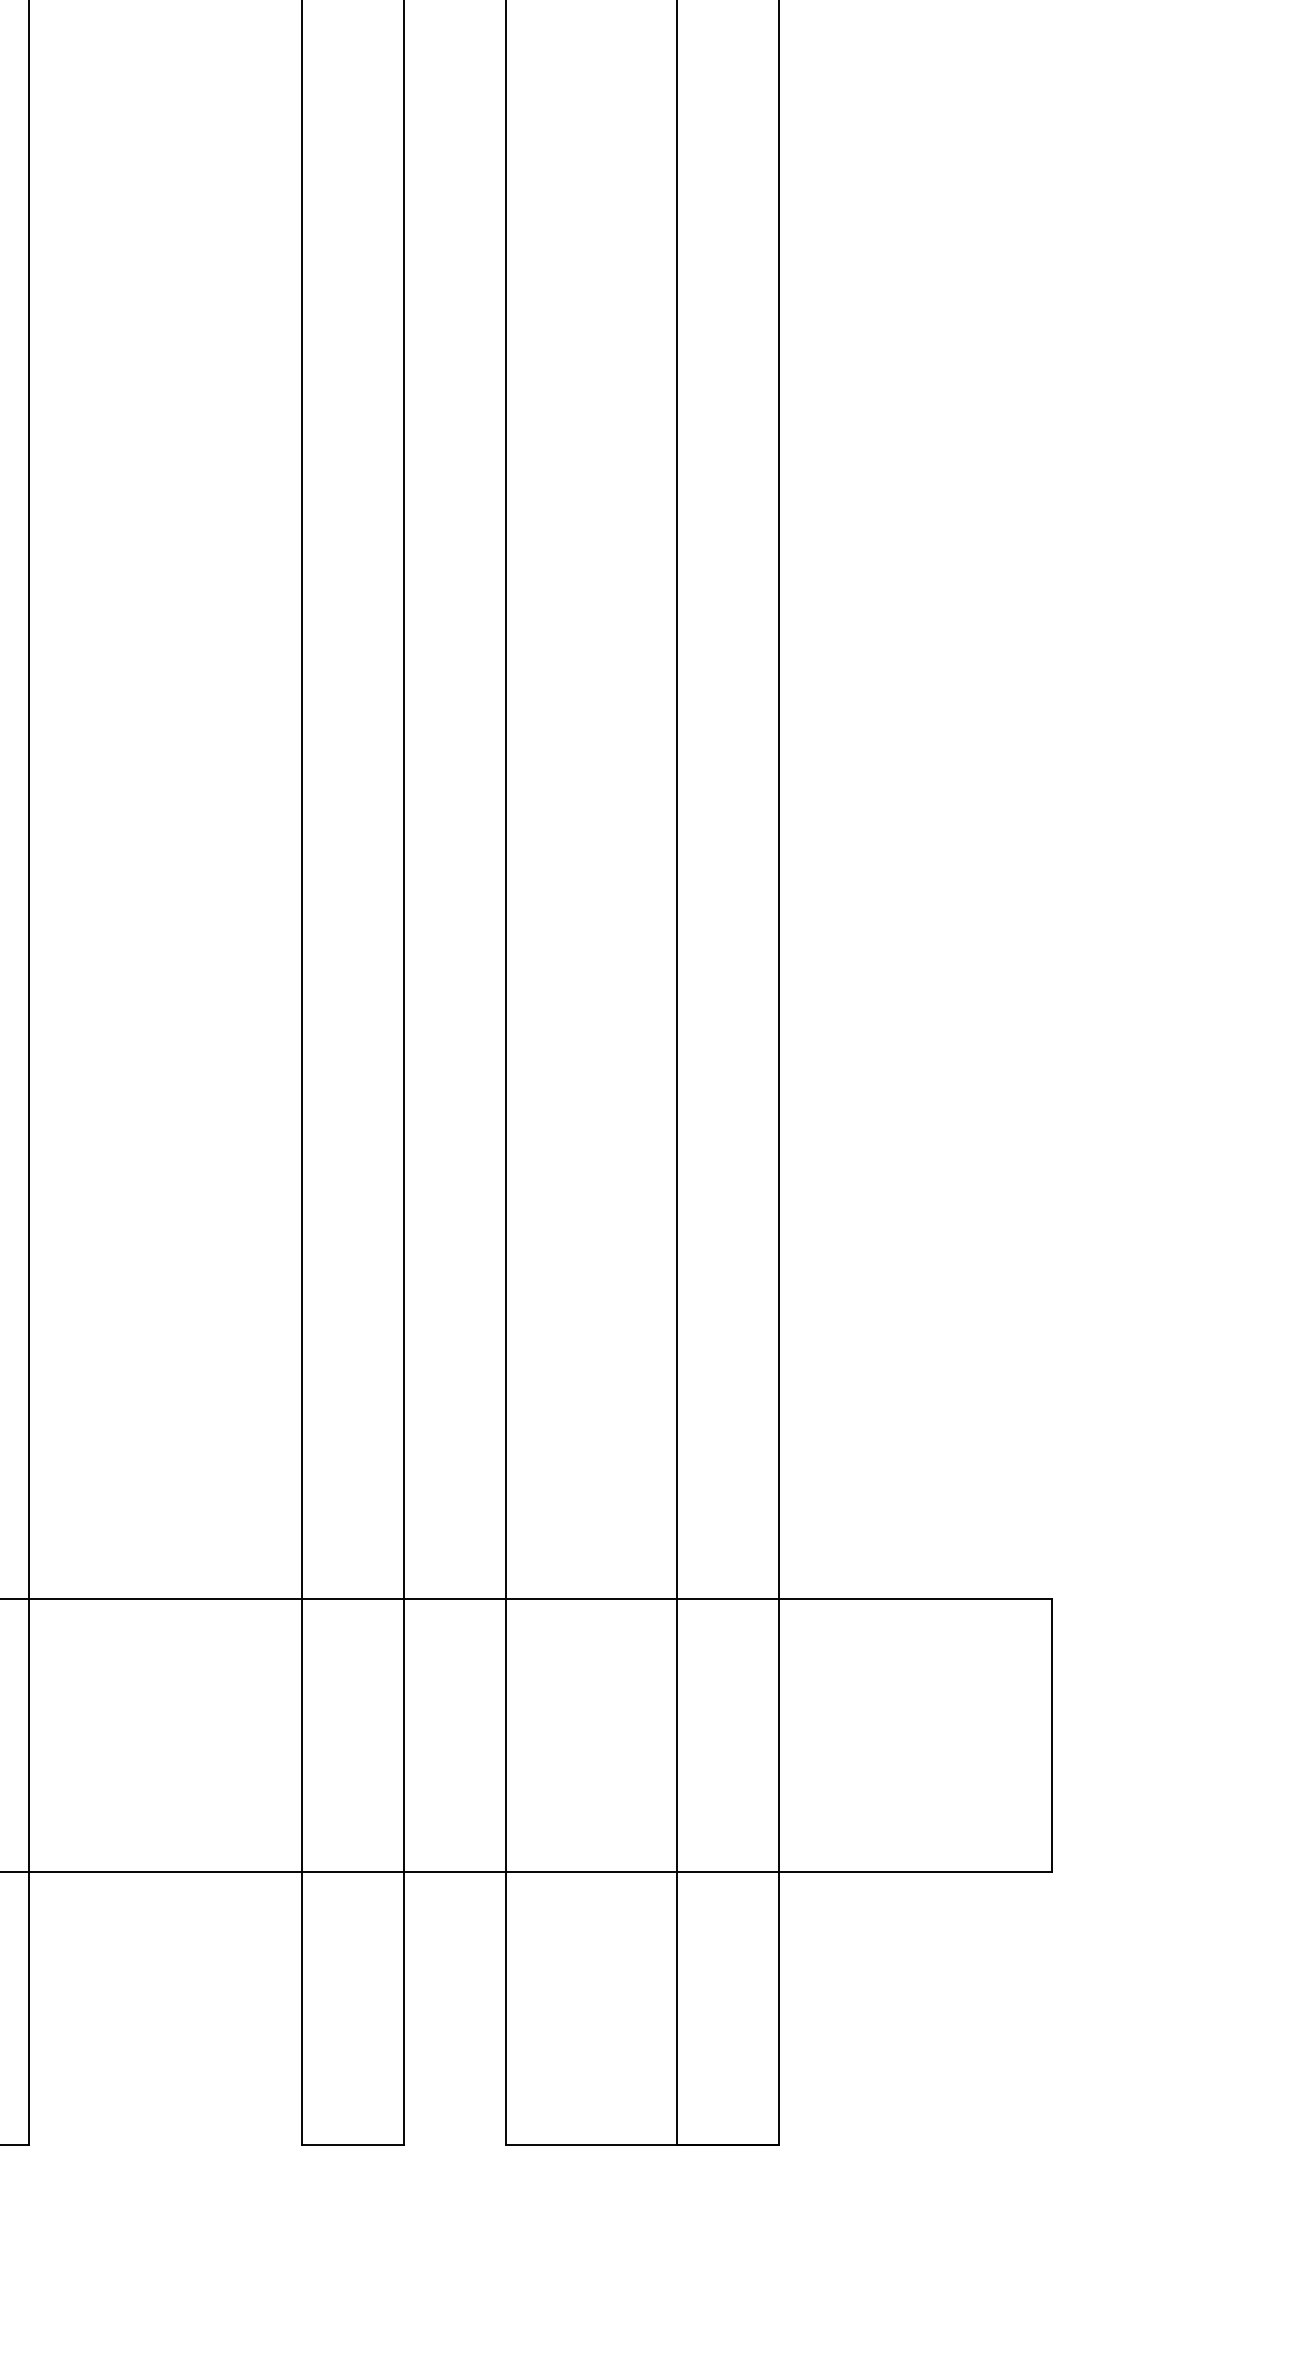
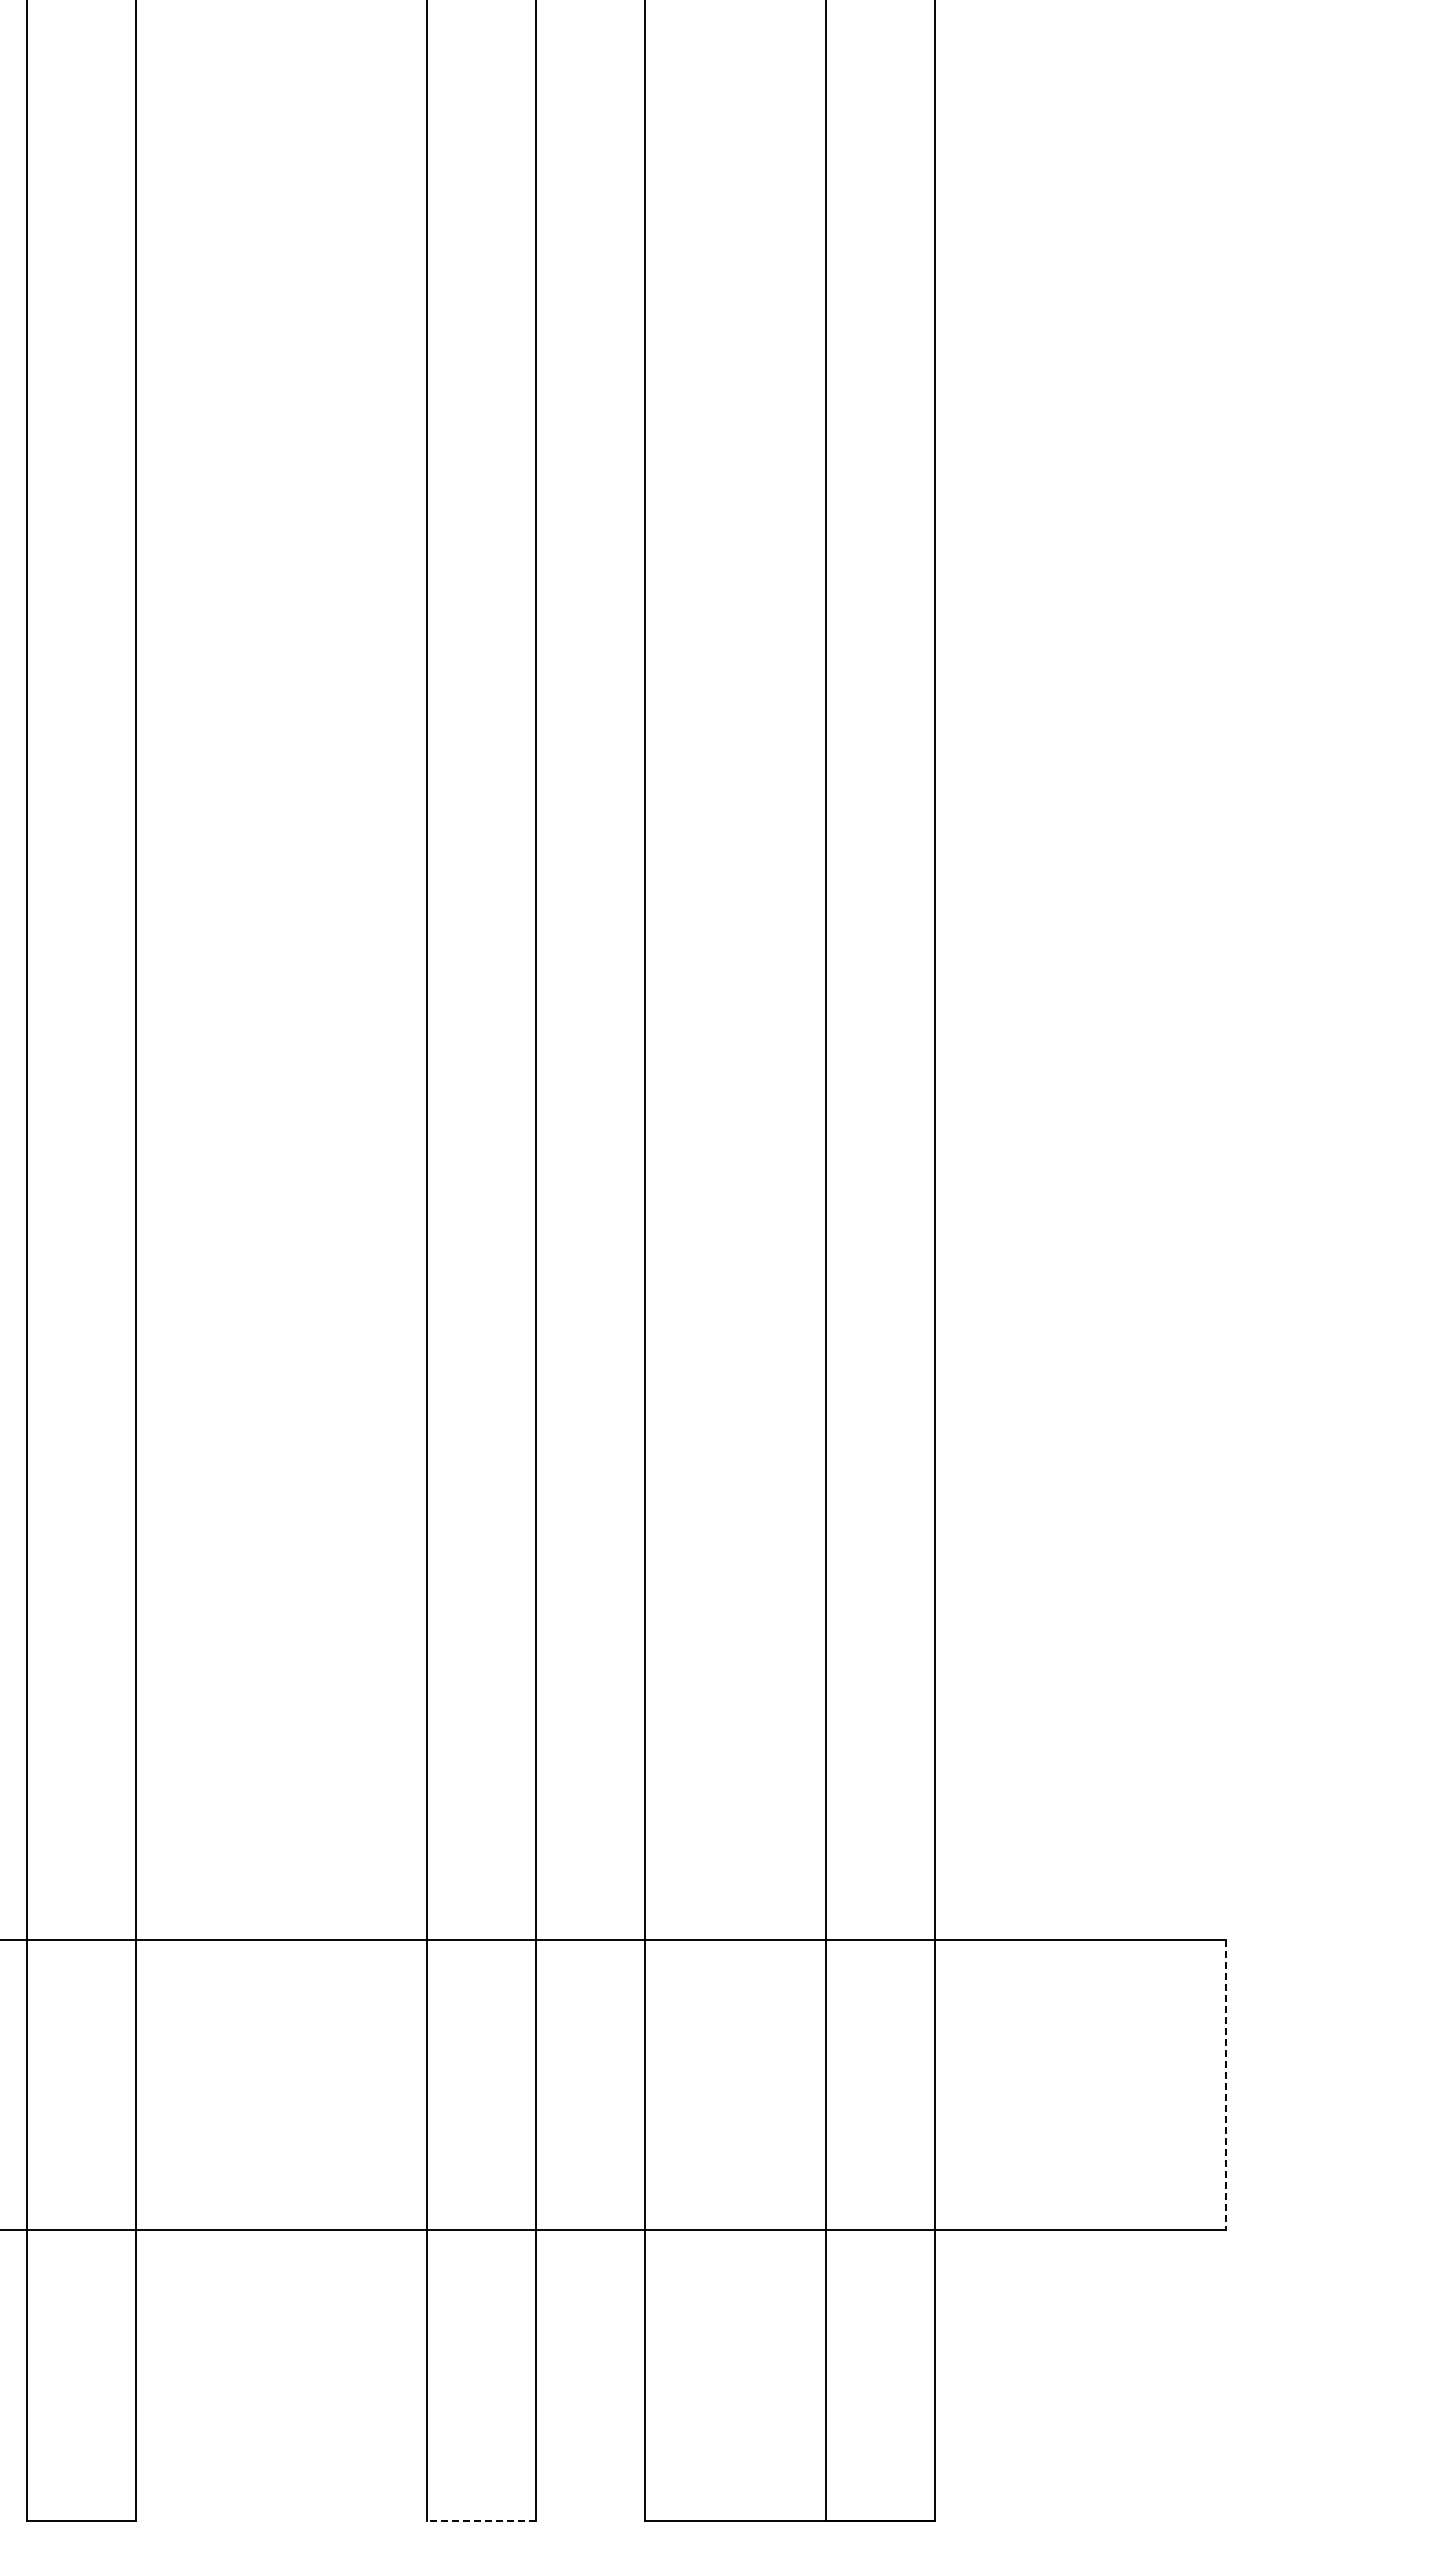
line: (1052, 1736) -> (1225, 2085), solid -> dashed
line: (352, 2144) -> (480, 2520), solid -> dashed

